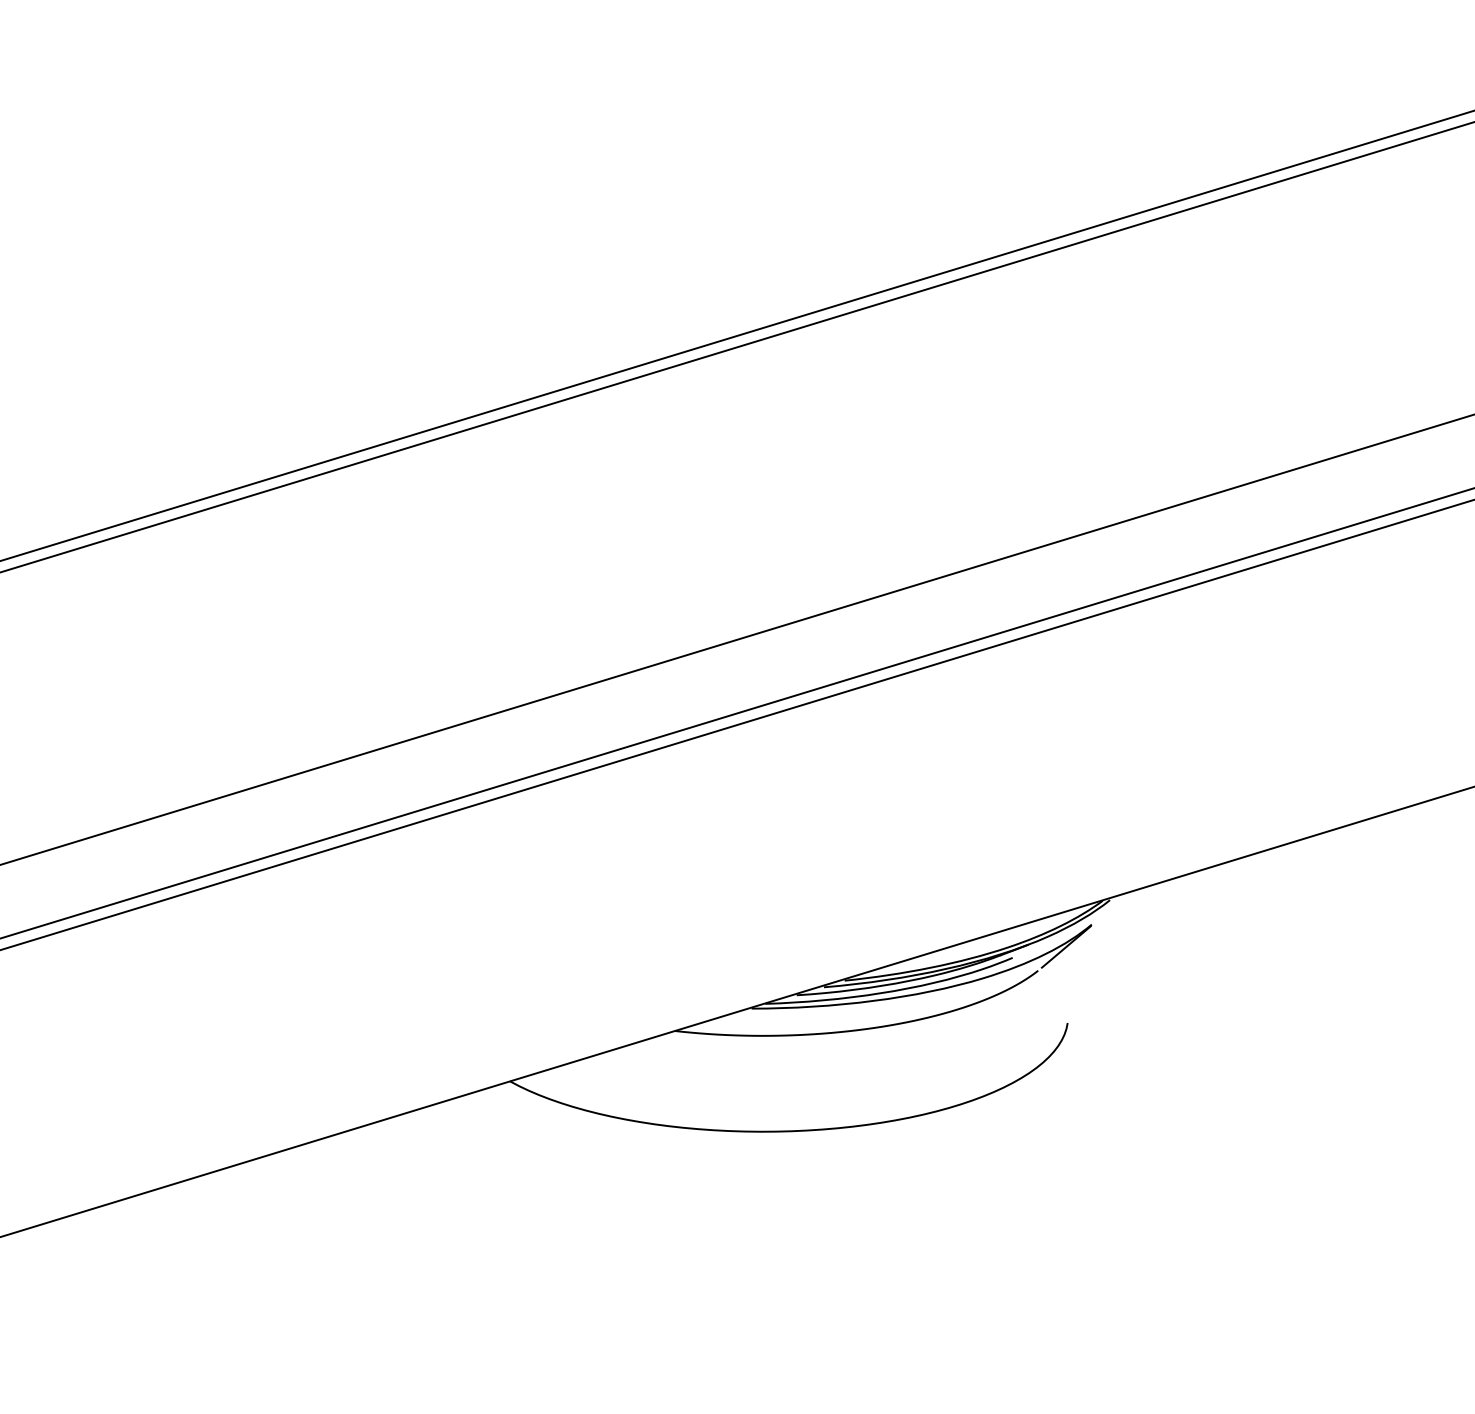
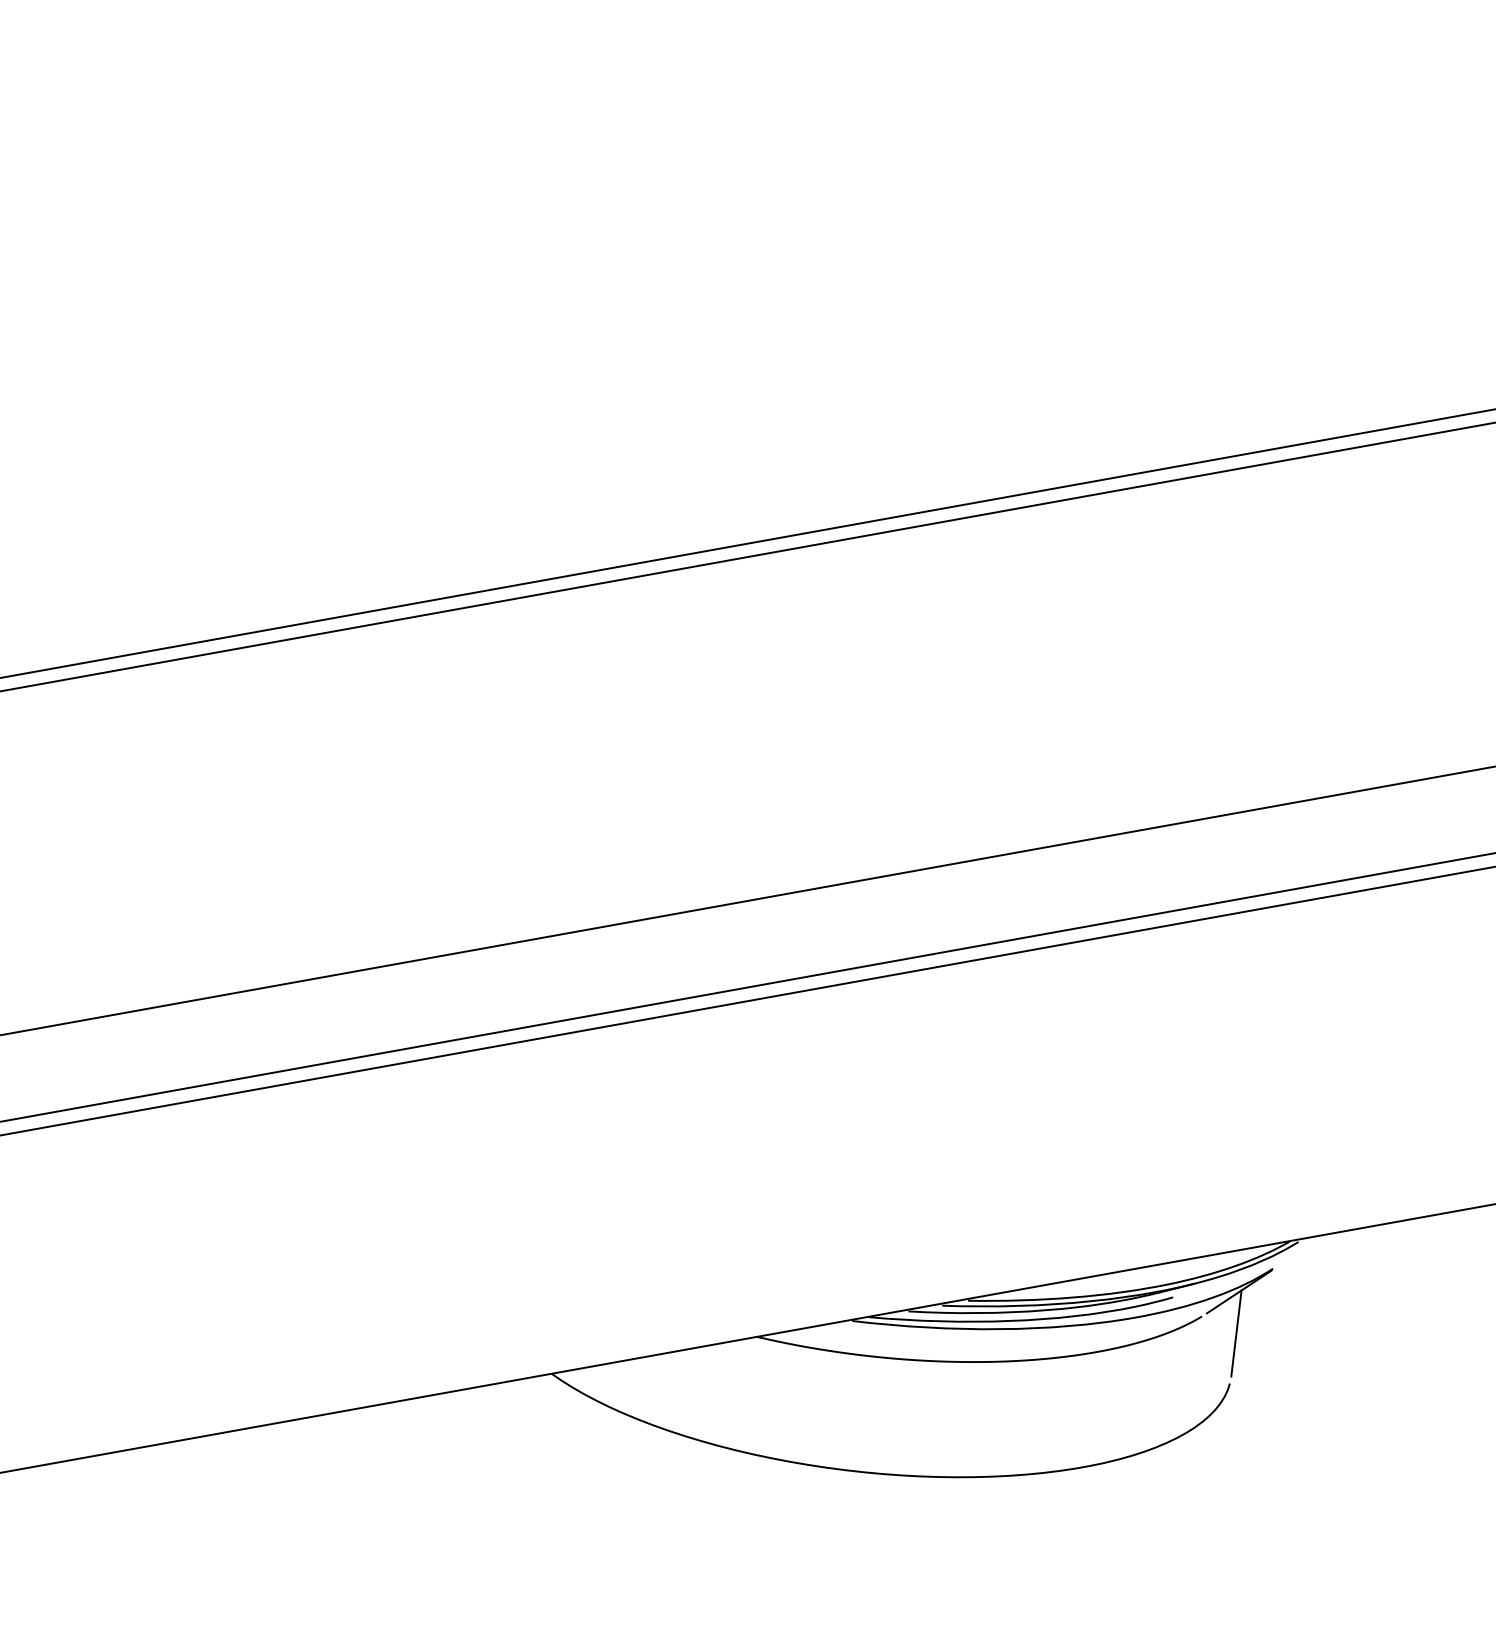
line: (1068, 981) -> (1236, 1333), added

